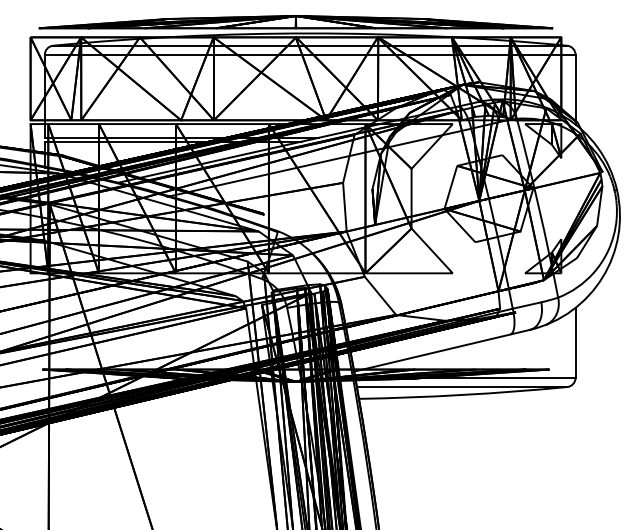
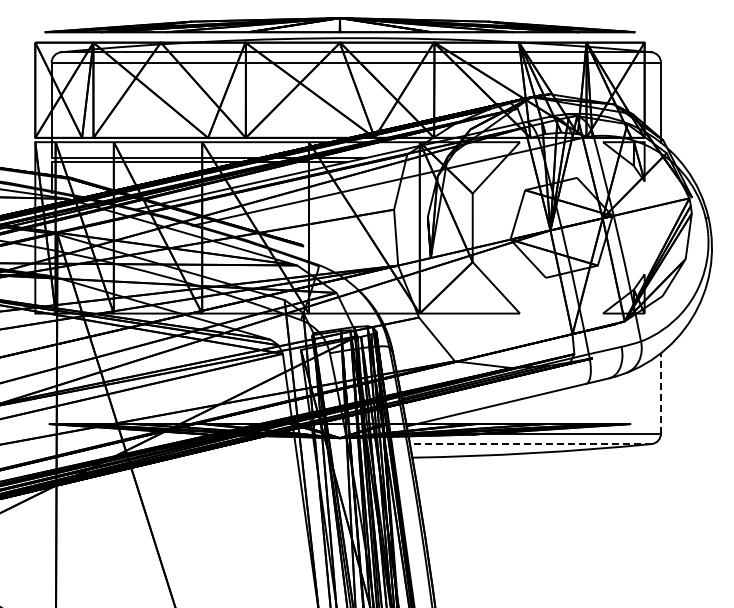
line: (575, 342) -> (660, 392), solid -> dashed
line: (461, 387) -> (530, 444), solid -> dashed

